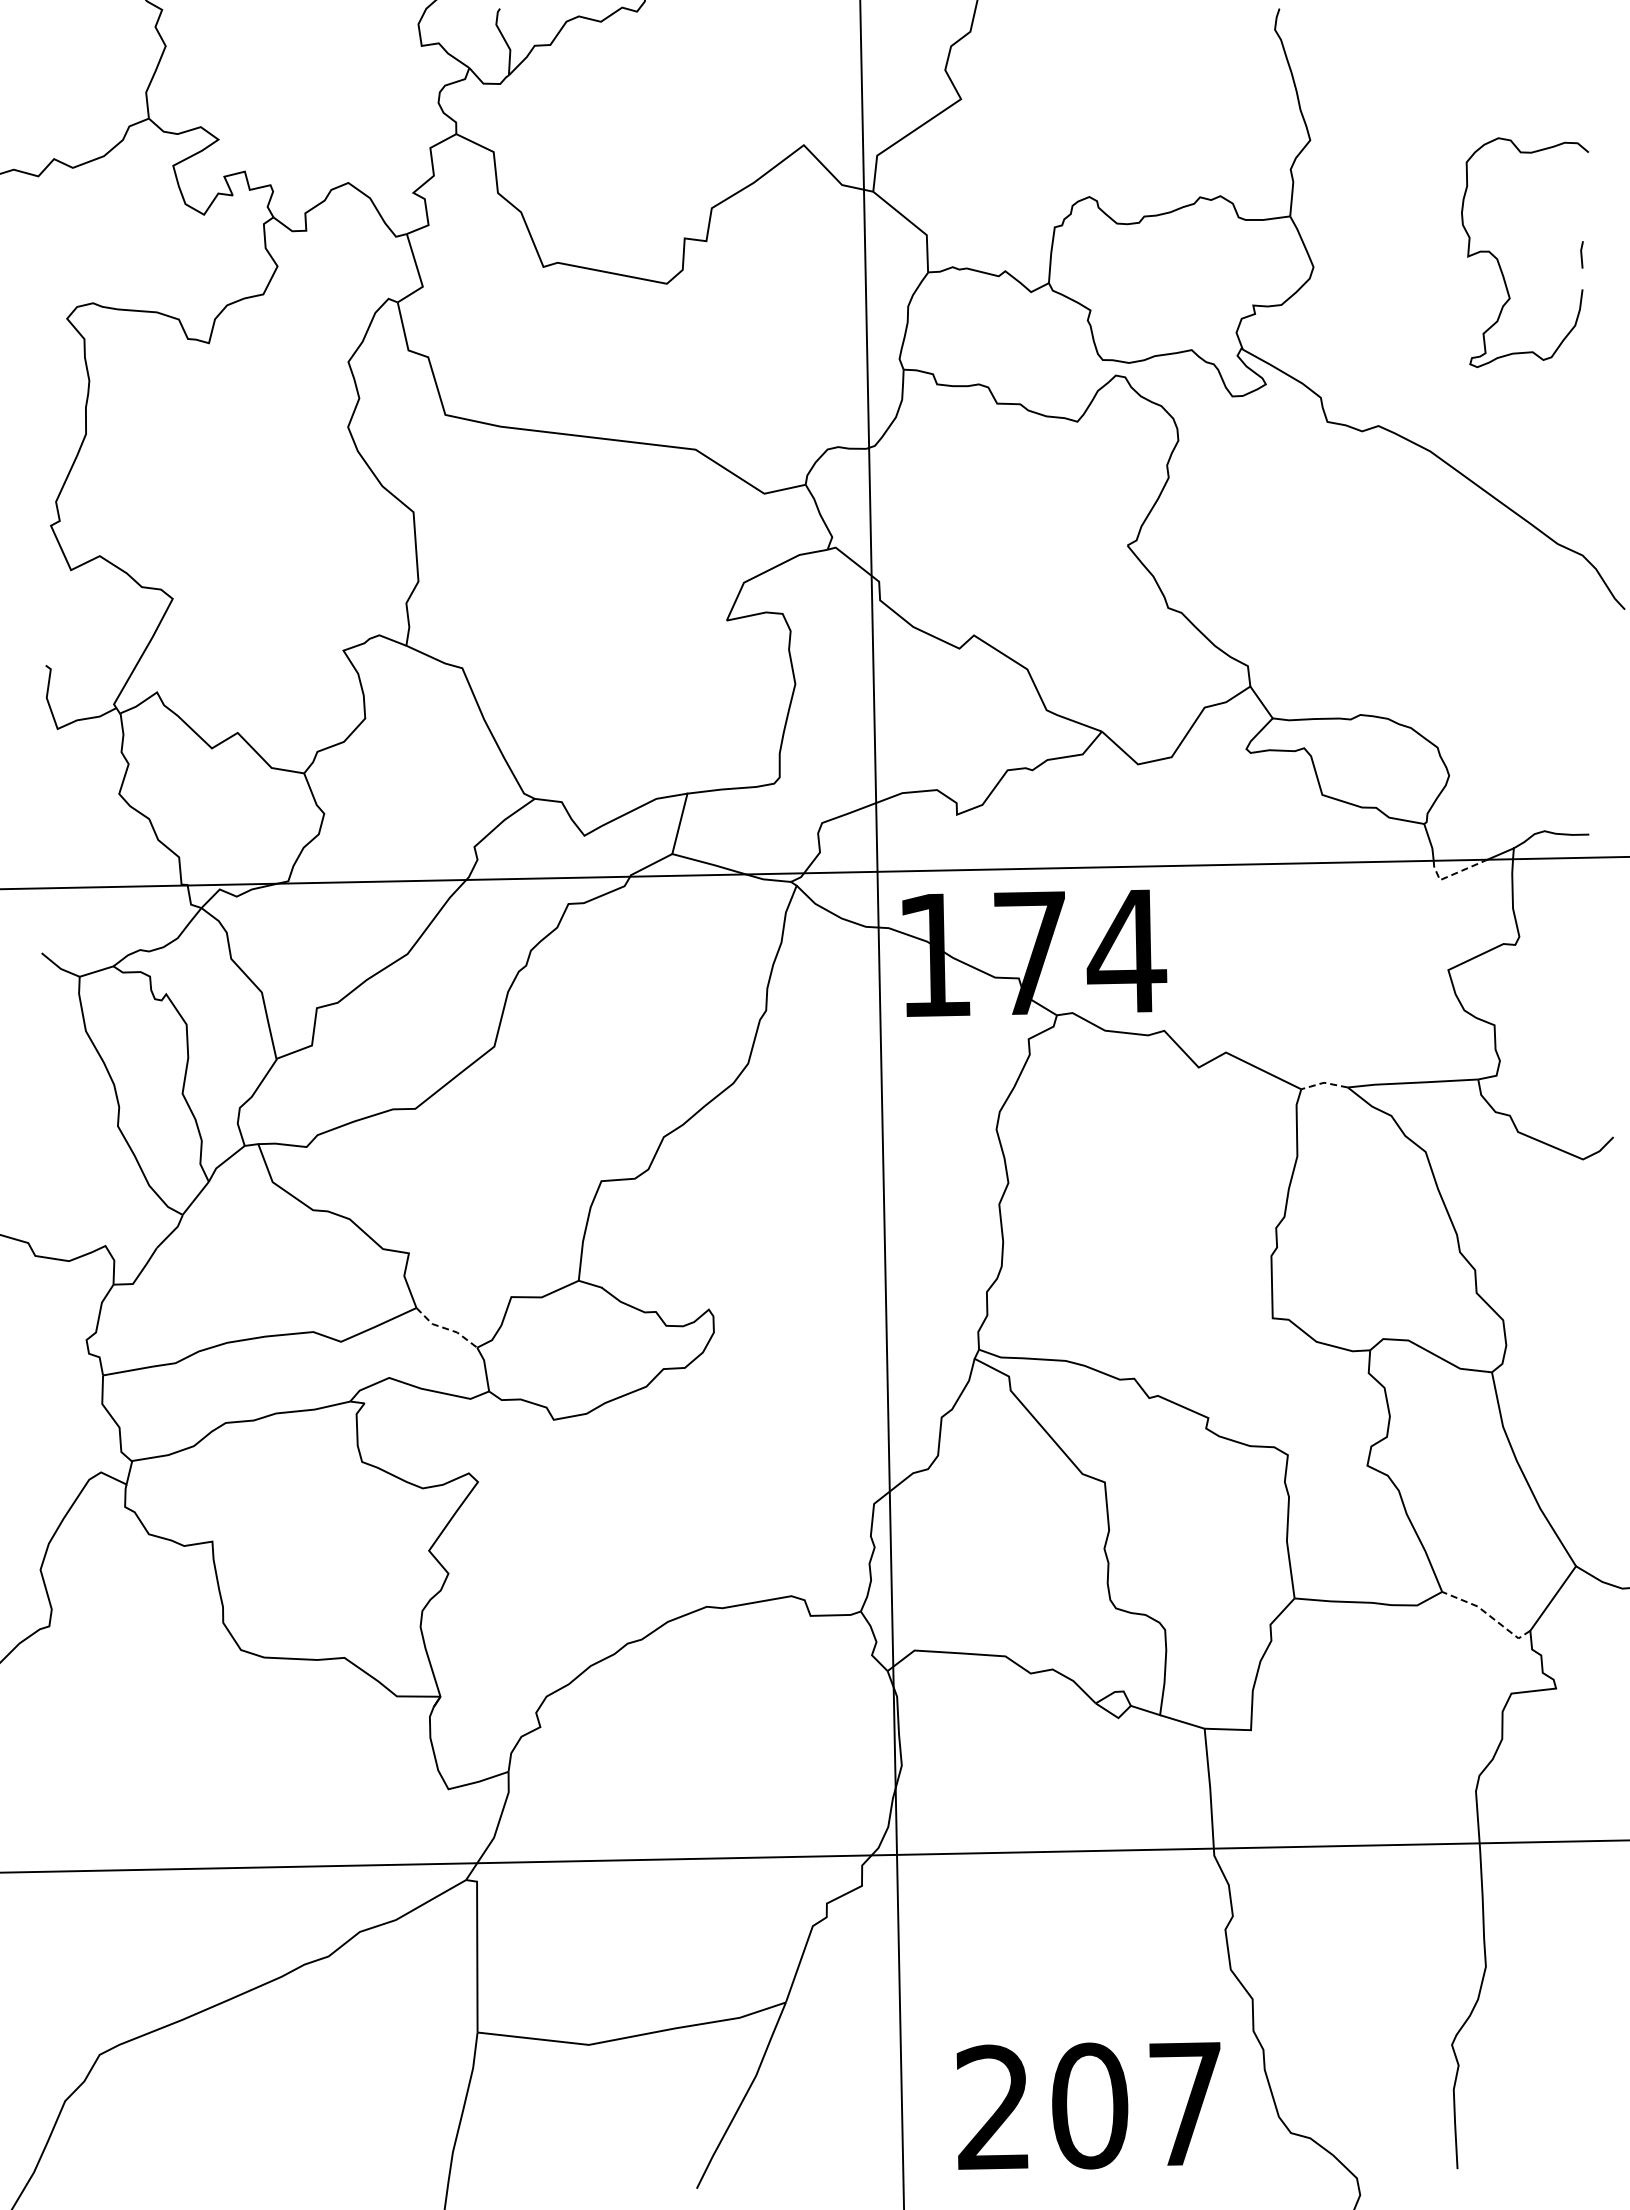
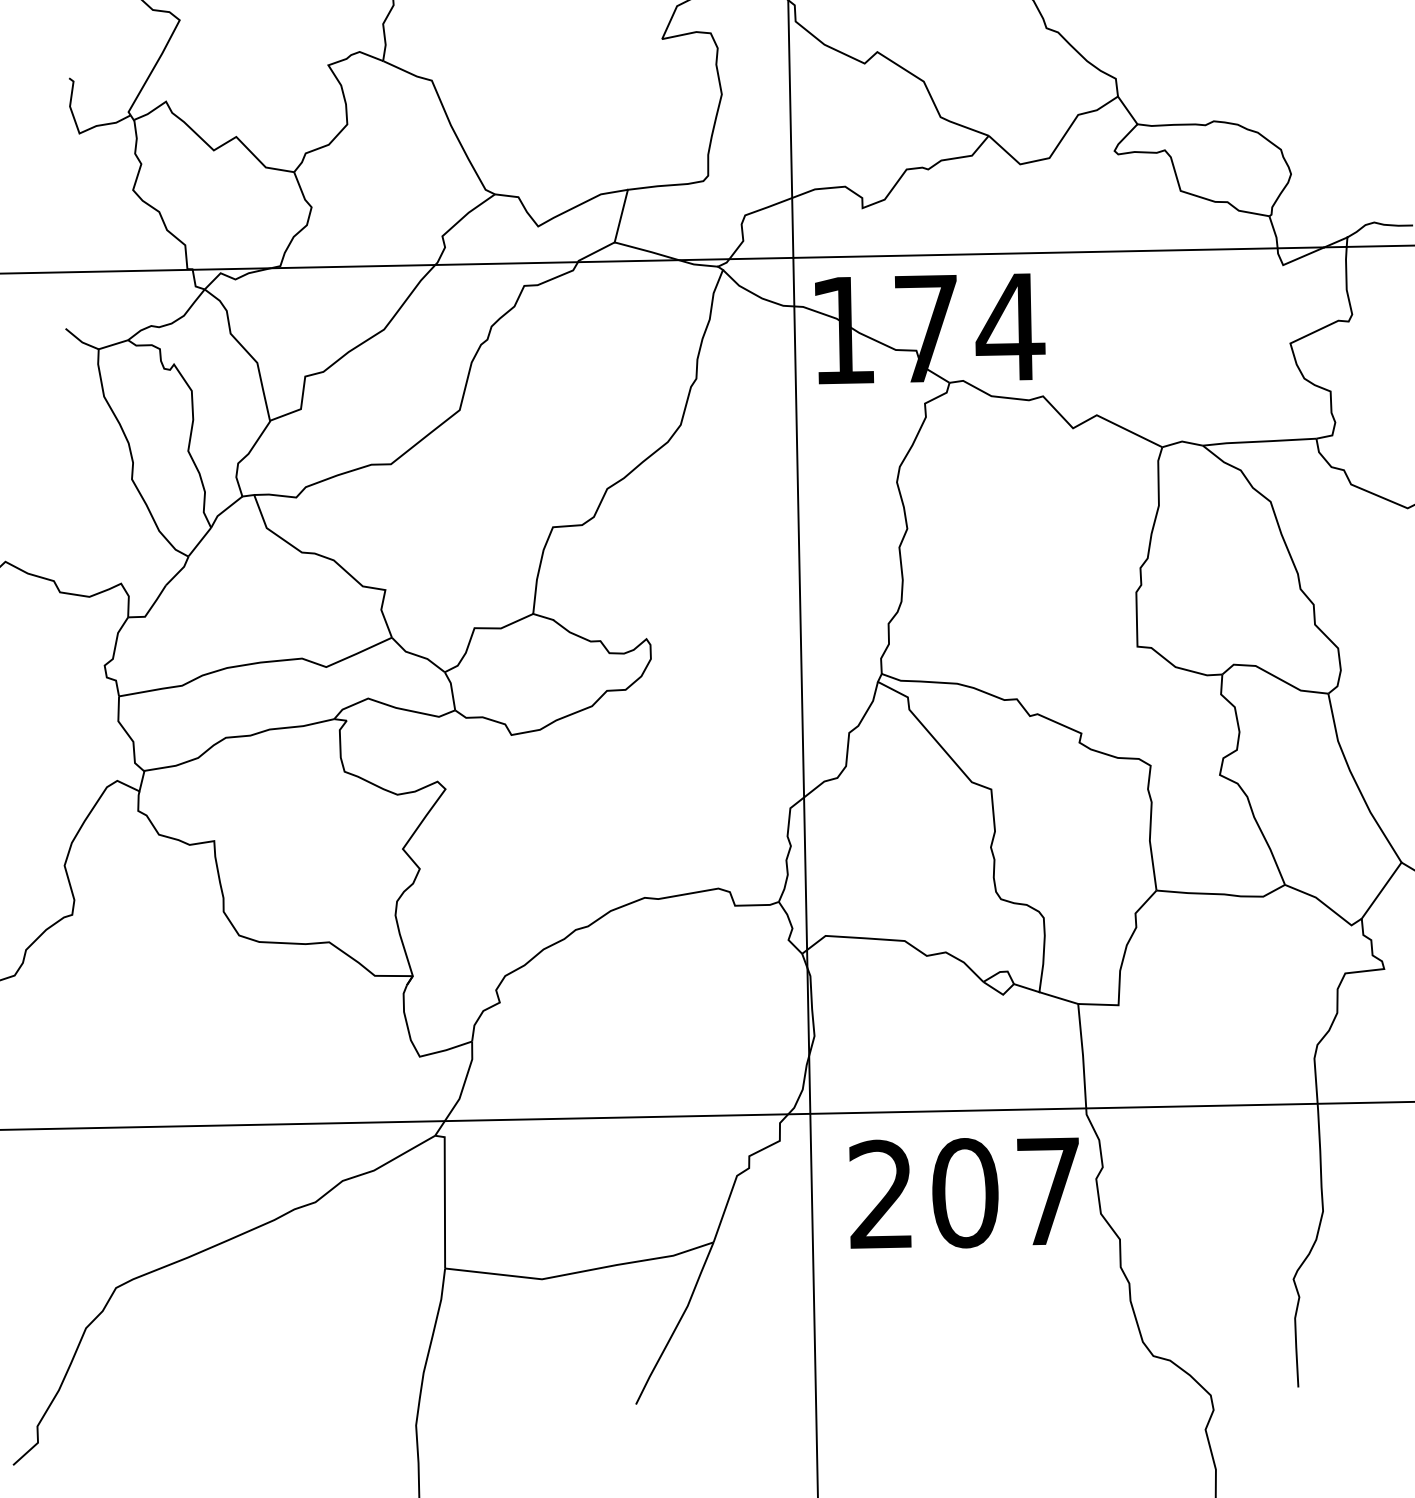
line: (1452, 874) -> (1294, 260), dashed -> solid
line: (1324, 1082) -> (1182, 441), dashed -> solid
line: (446, 1328) -> (418, 655), dashed -> solid
line: (1488, 1615) -> (1325, 905), dashed -> solid
text: (1088, 2105) -> (964, 1192), moved

